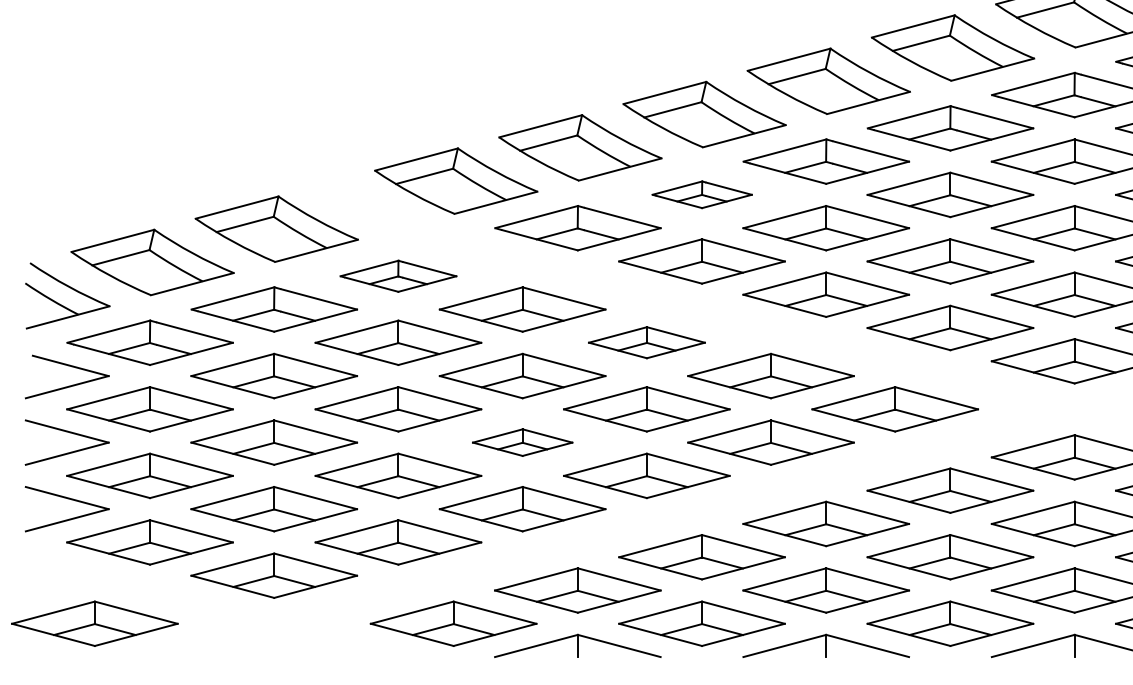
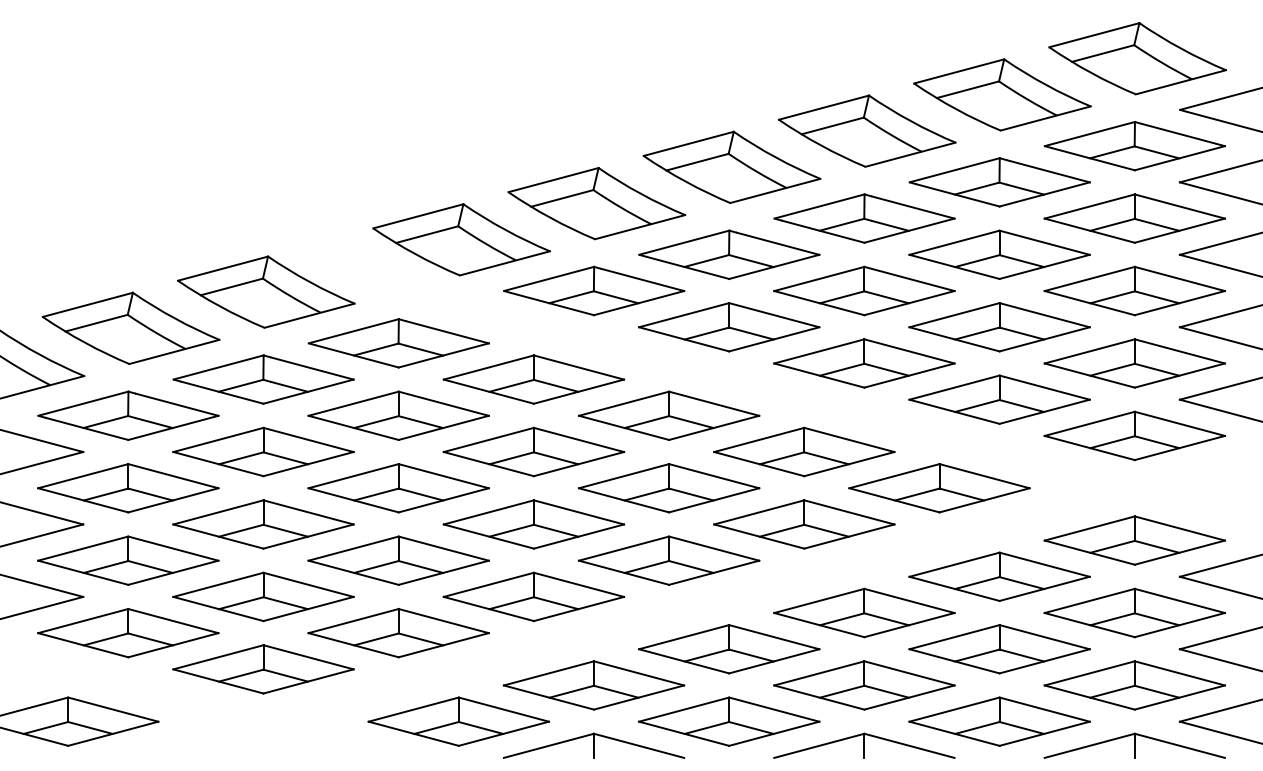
part: (702, 194) -> (729, 254), size x1.67
part: (398, 276) -> (398, 343), size x1.43
part: (647, 342) -> (669, 415), size x1.43
part: (522, 442) -> (533, 524), size x1.67

